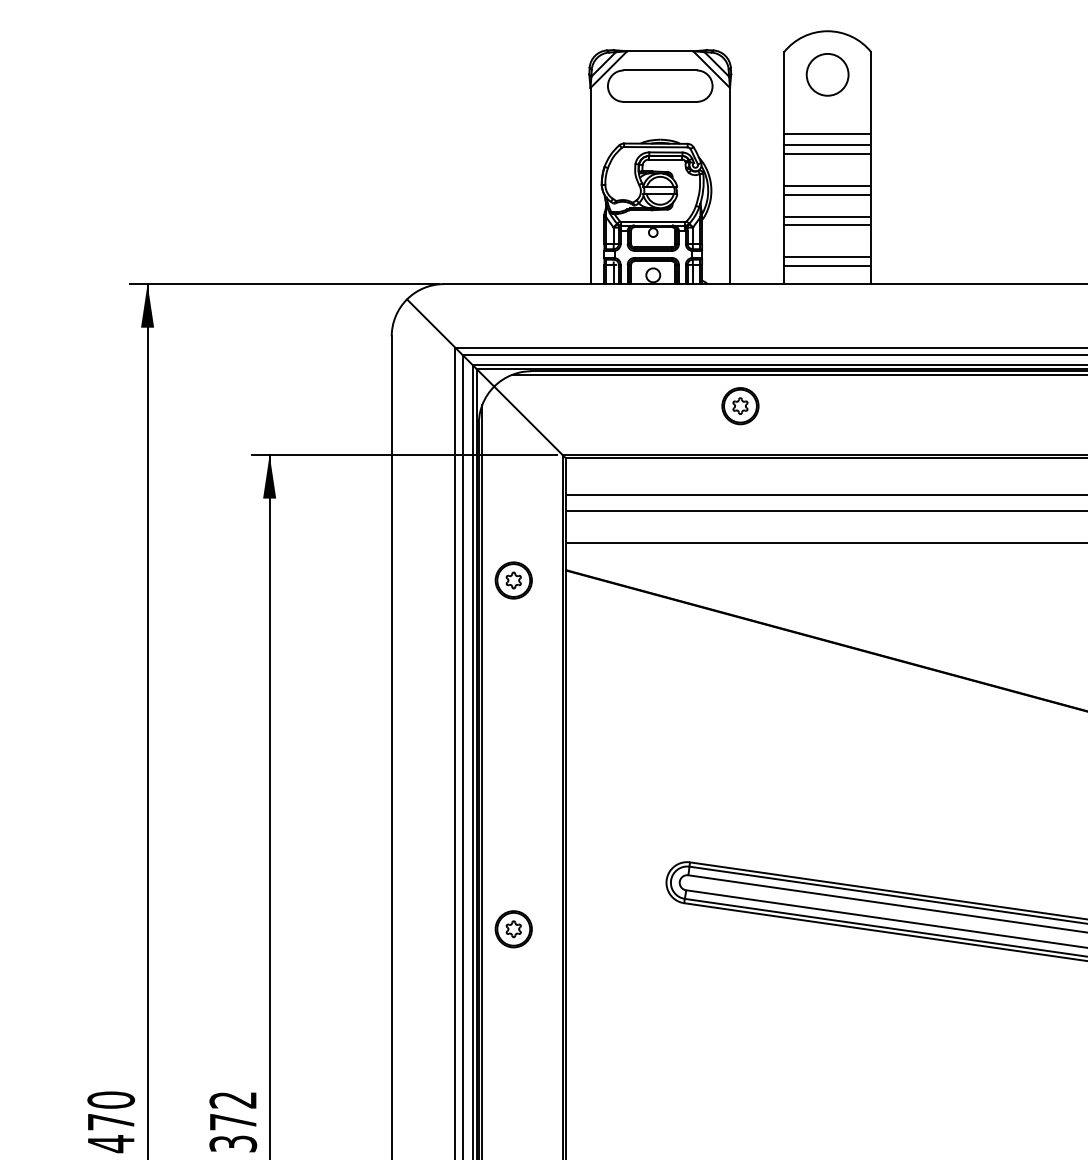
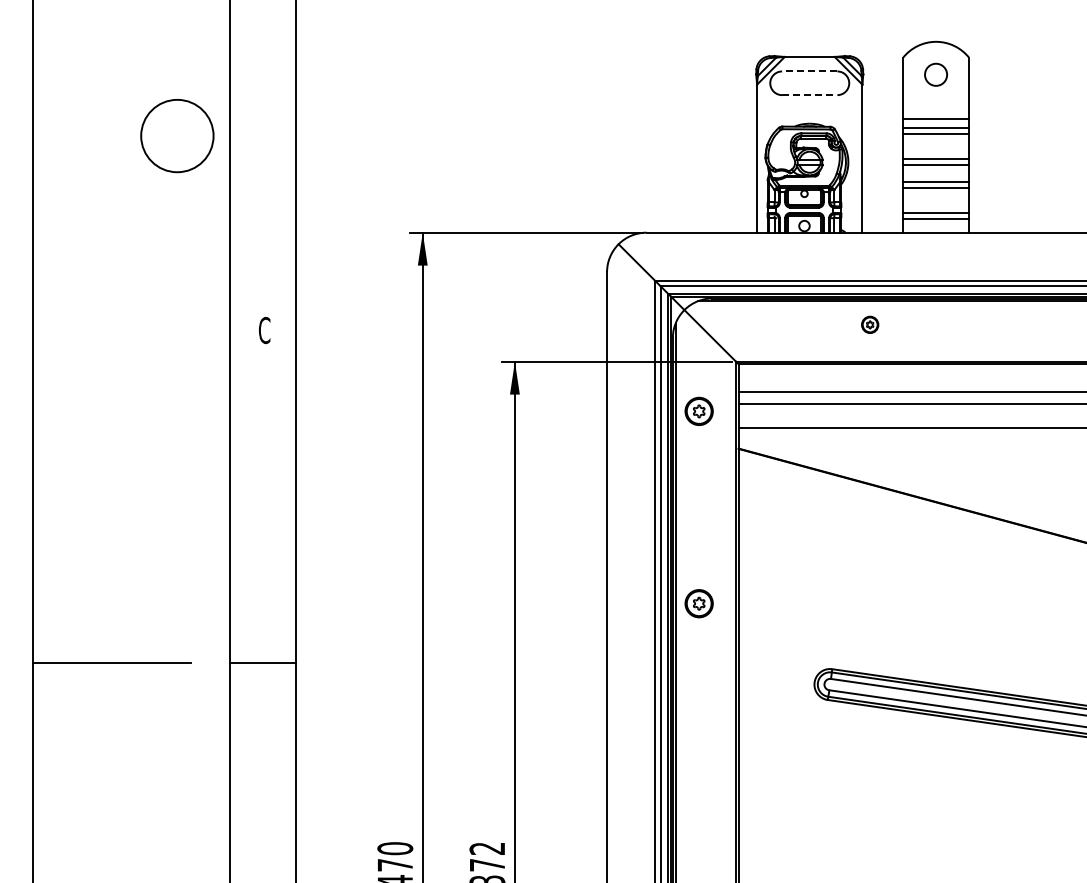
line: (659, 70) -> (809, 71), solid -> dashed
circle: (826, 74) -> (935, 74), size x0.7
line: (659, 102) -> (809, 95), solid -> dashed
part: (739, 405) -> (869, 324), size x0.6
part: (512, 579) -> (698, 410), moved
part: (512, 929) -> (698, 603), moved

